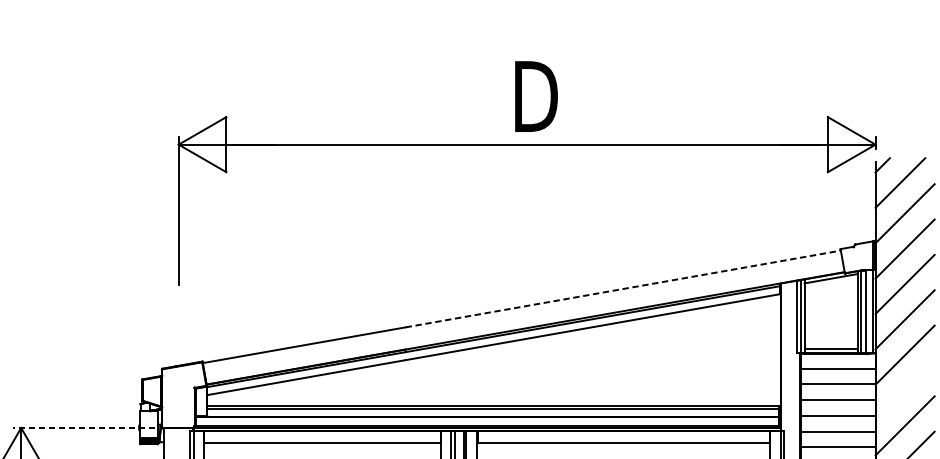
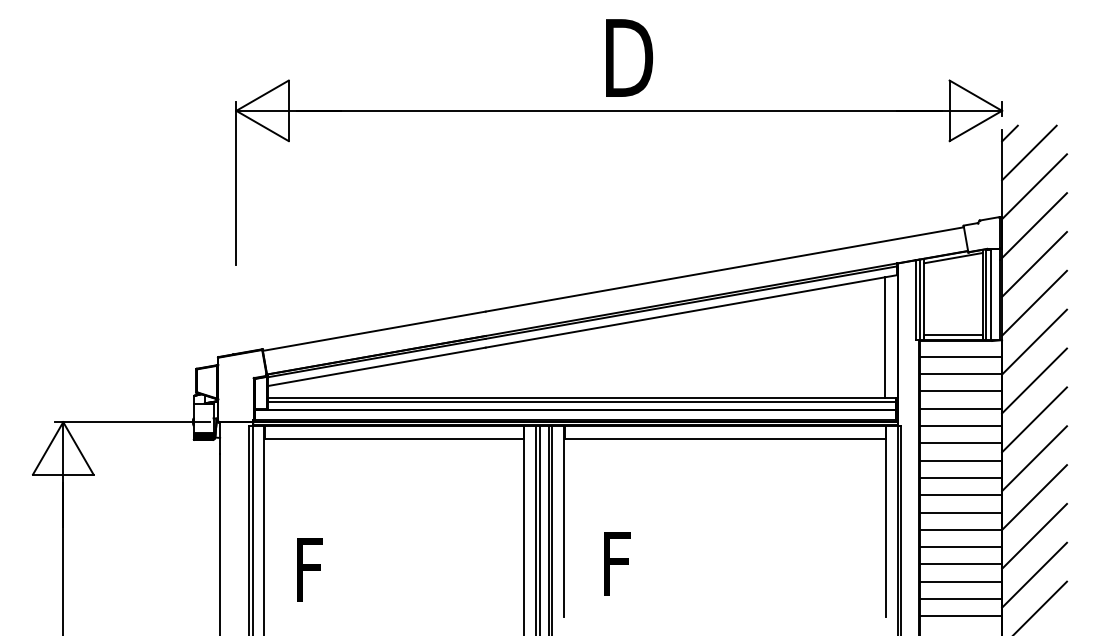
line: (622, 289) -> (724, 269), dashed -> solid
line: (768, 350) -> (884, 337), added
line: (905, 390) -> (1034, 380), added
line: (84, 428) -> (132, 422), dashed -> solid

